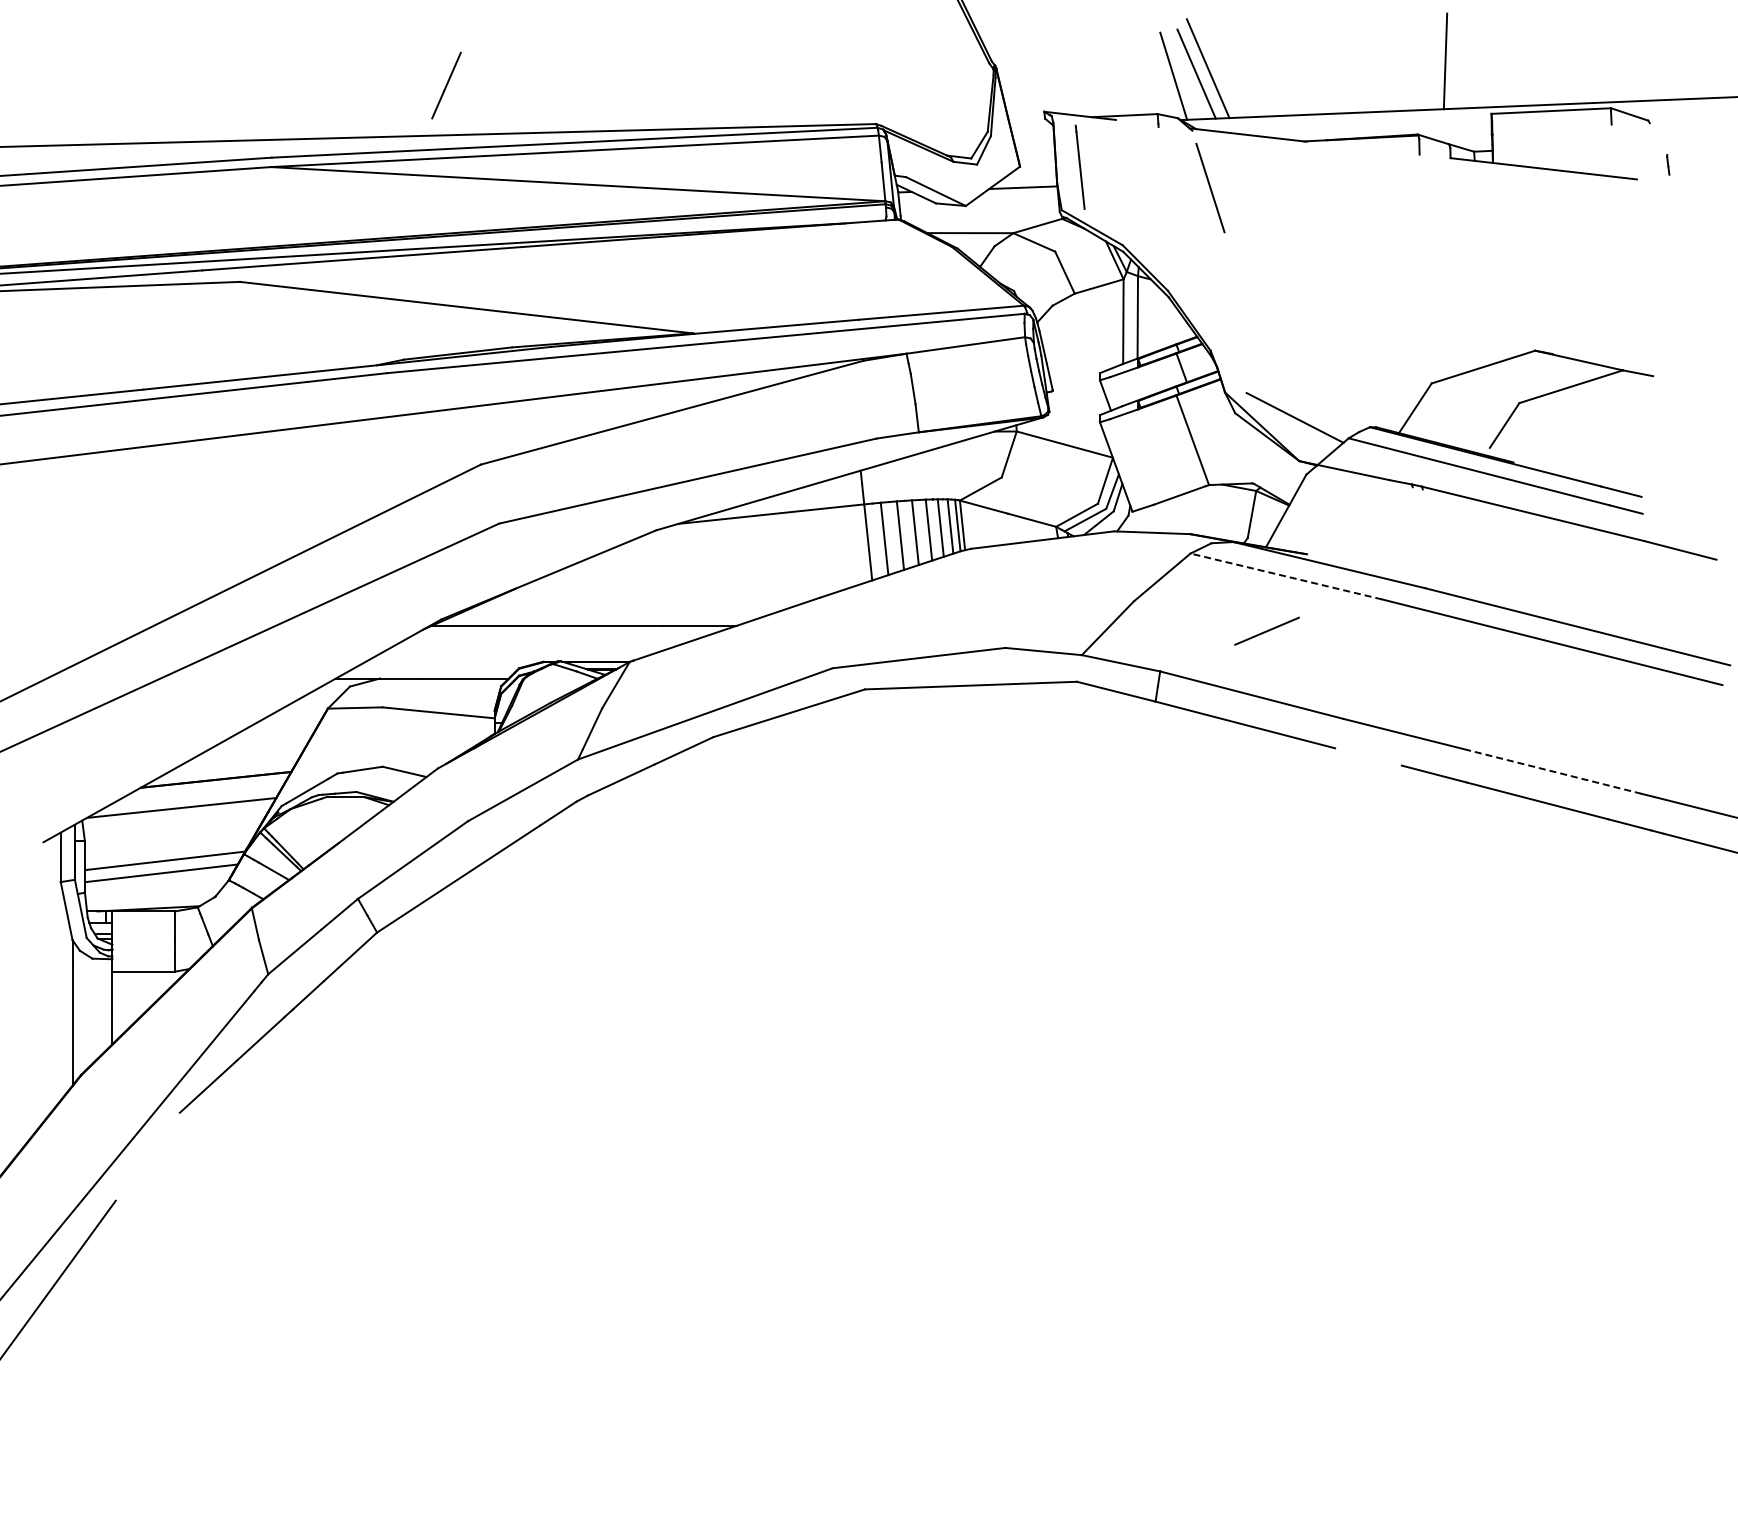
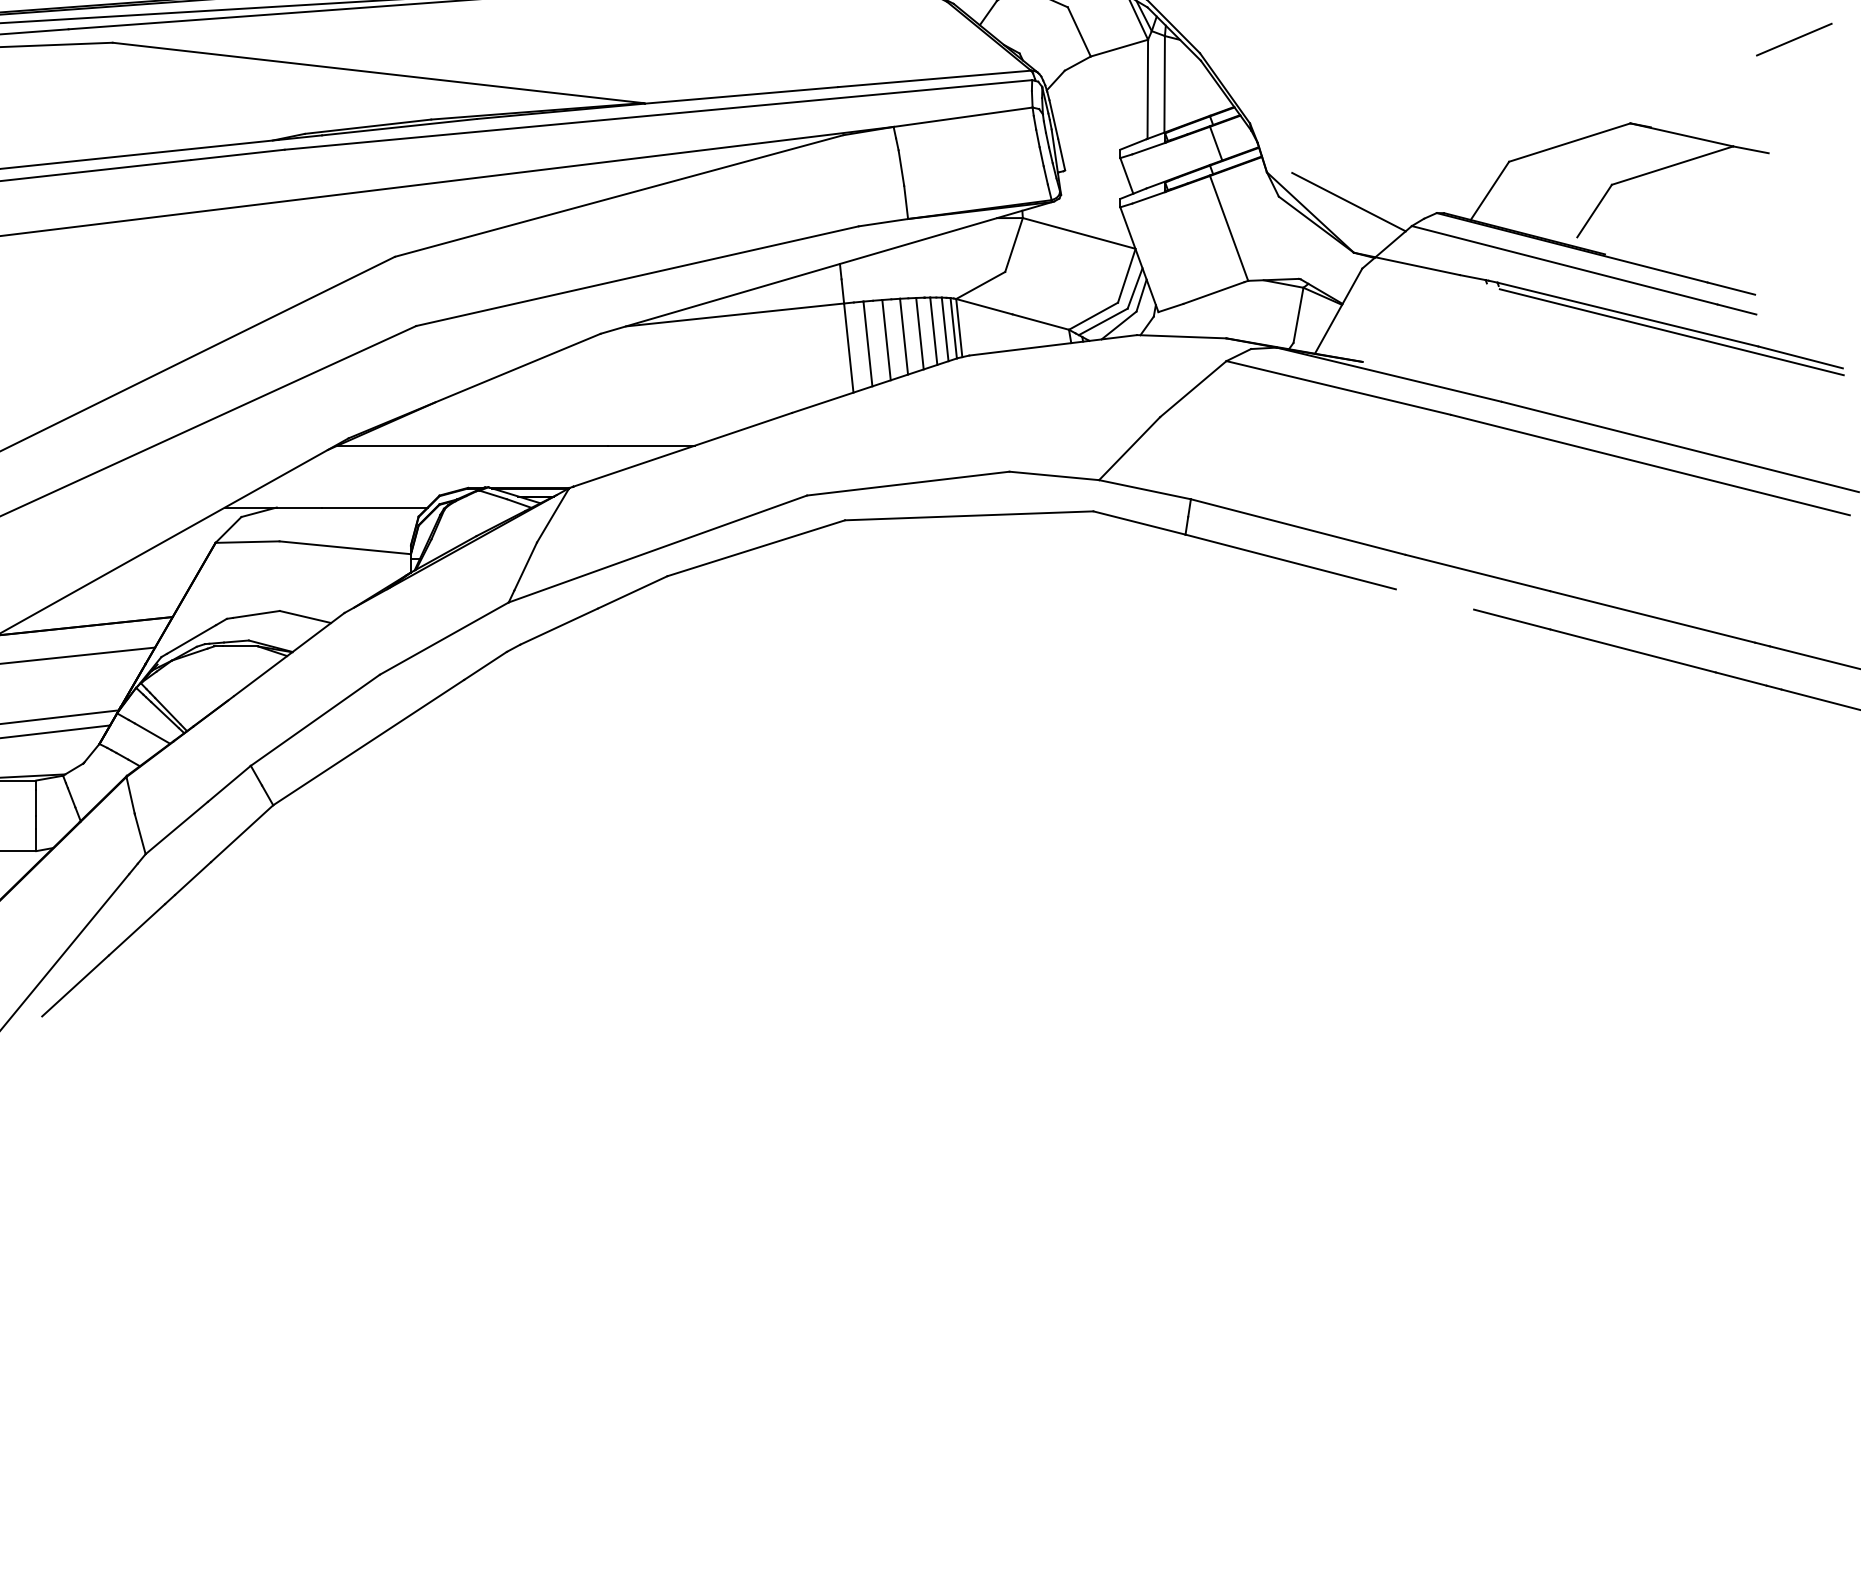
line: (1570, 528) -> (1671, 331), added
line: (1286, 576) -> (1338, 387), dashed -> solid
line: (1266, 630) -> (1793, 38), moved
line: (1553, 771) -> (1651, 616), dashed -> solid

